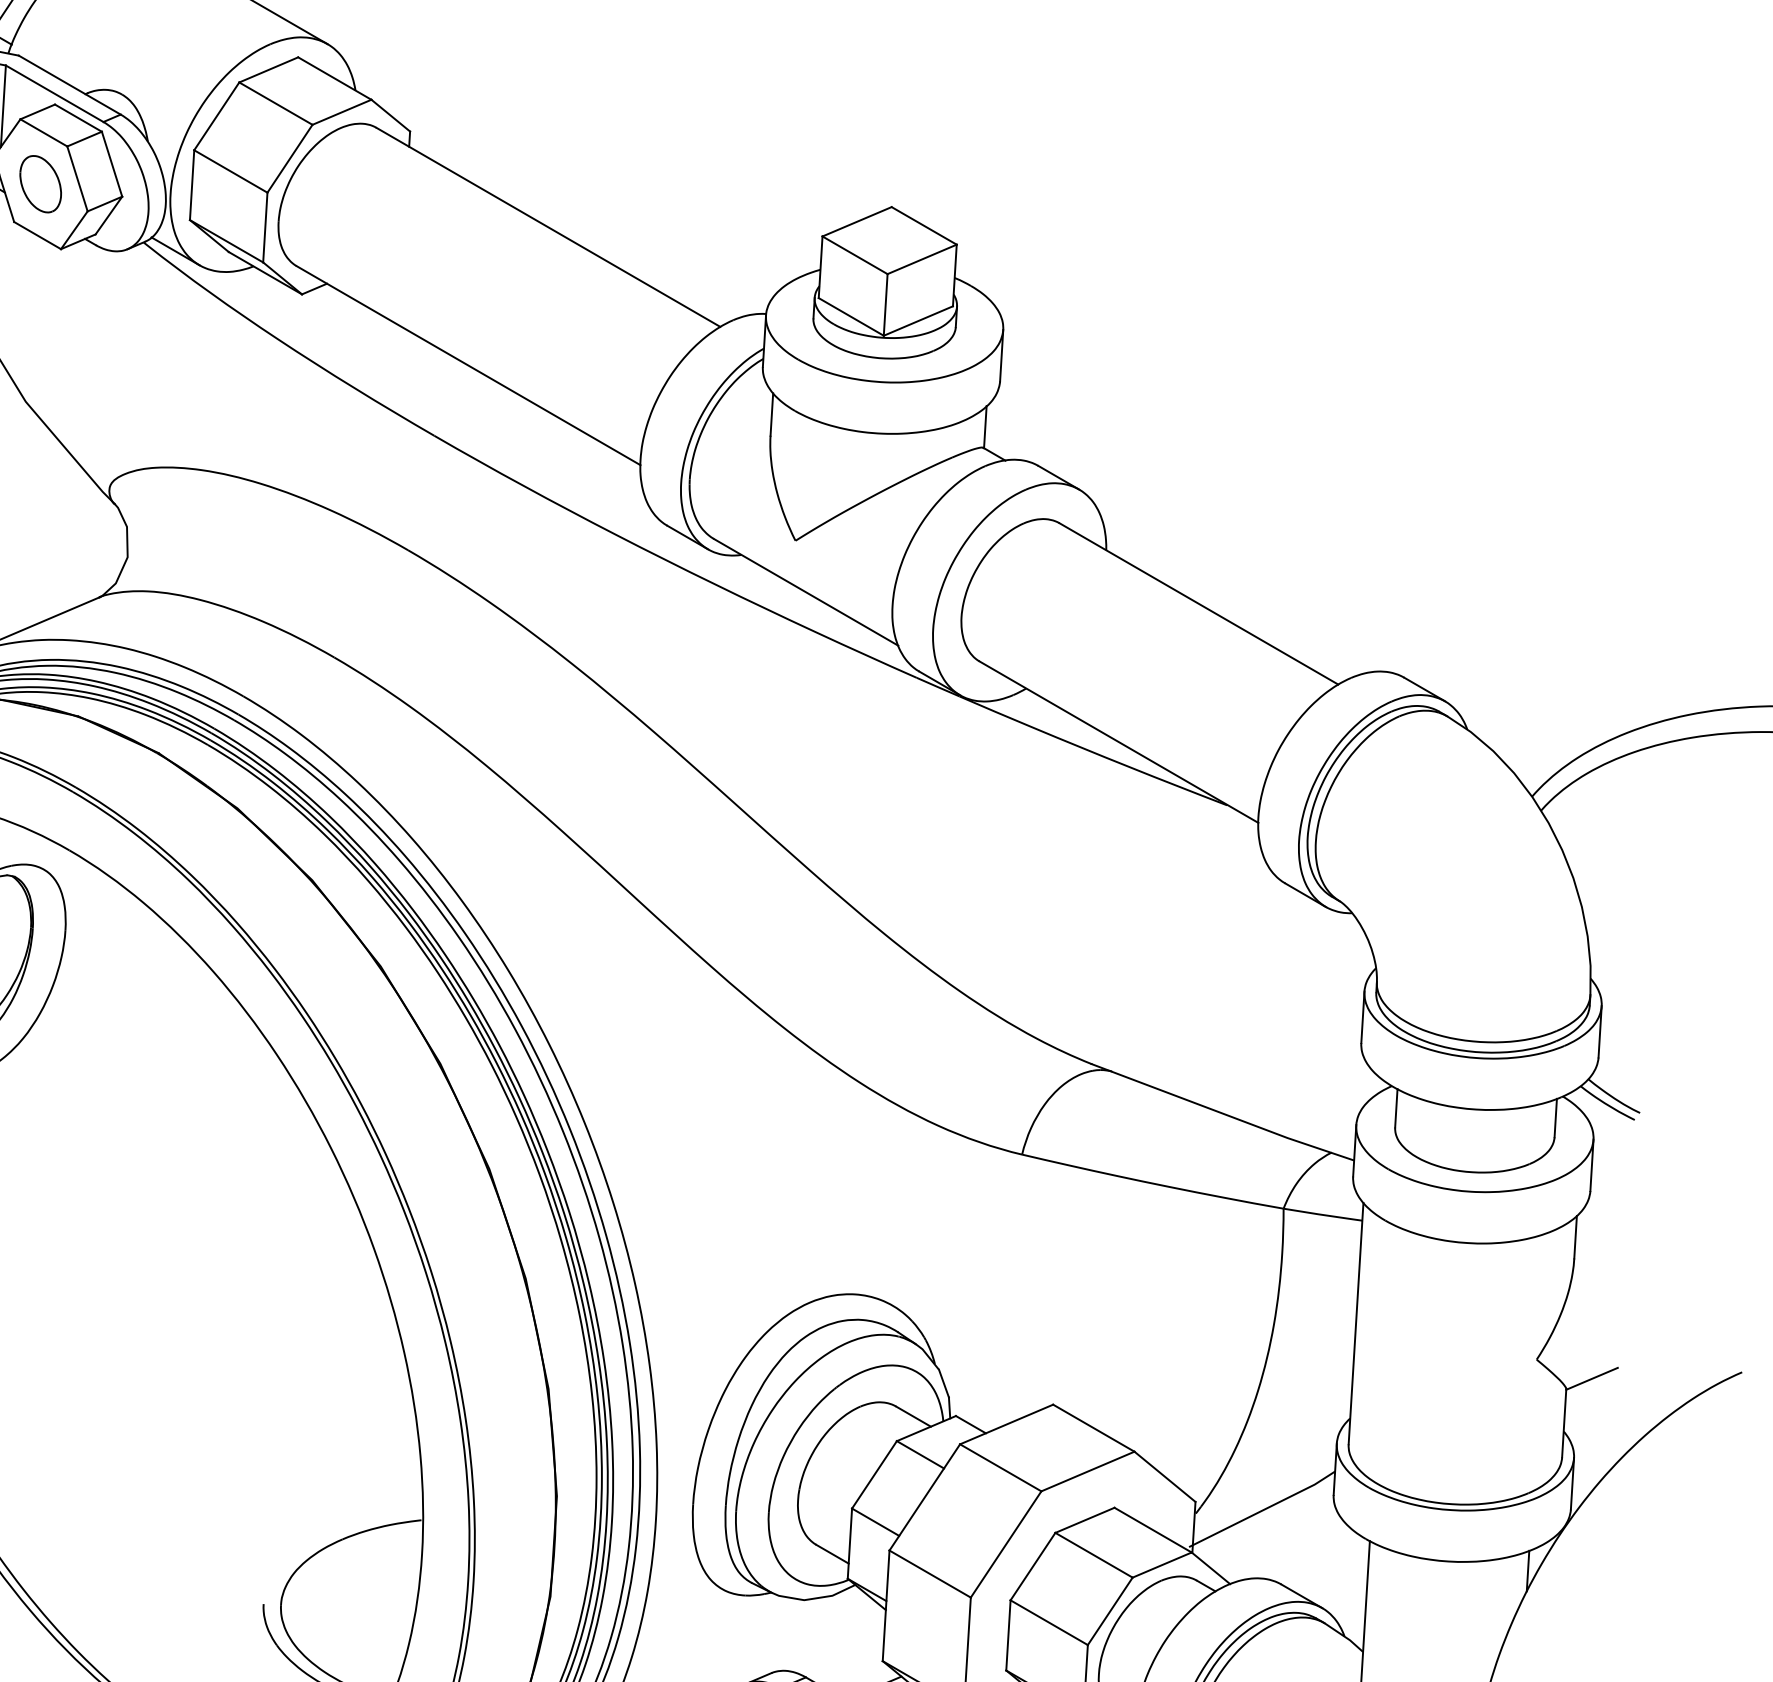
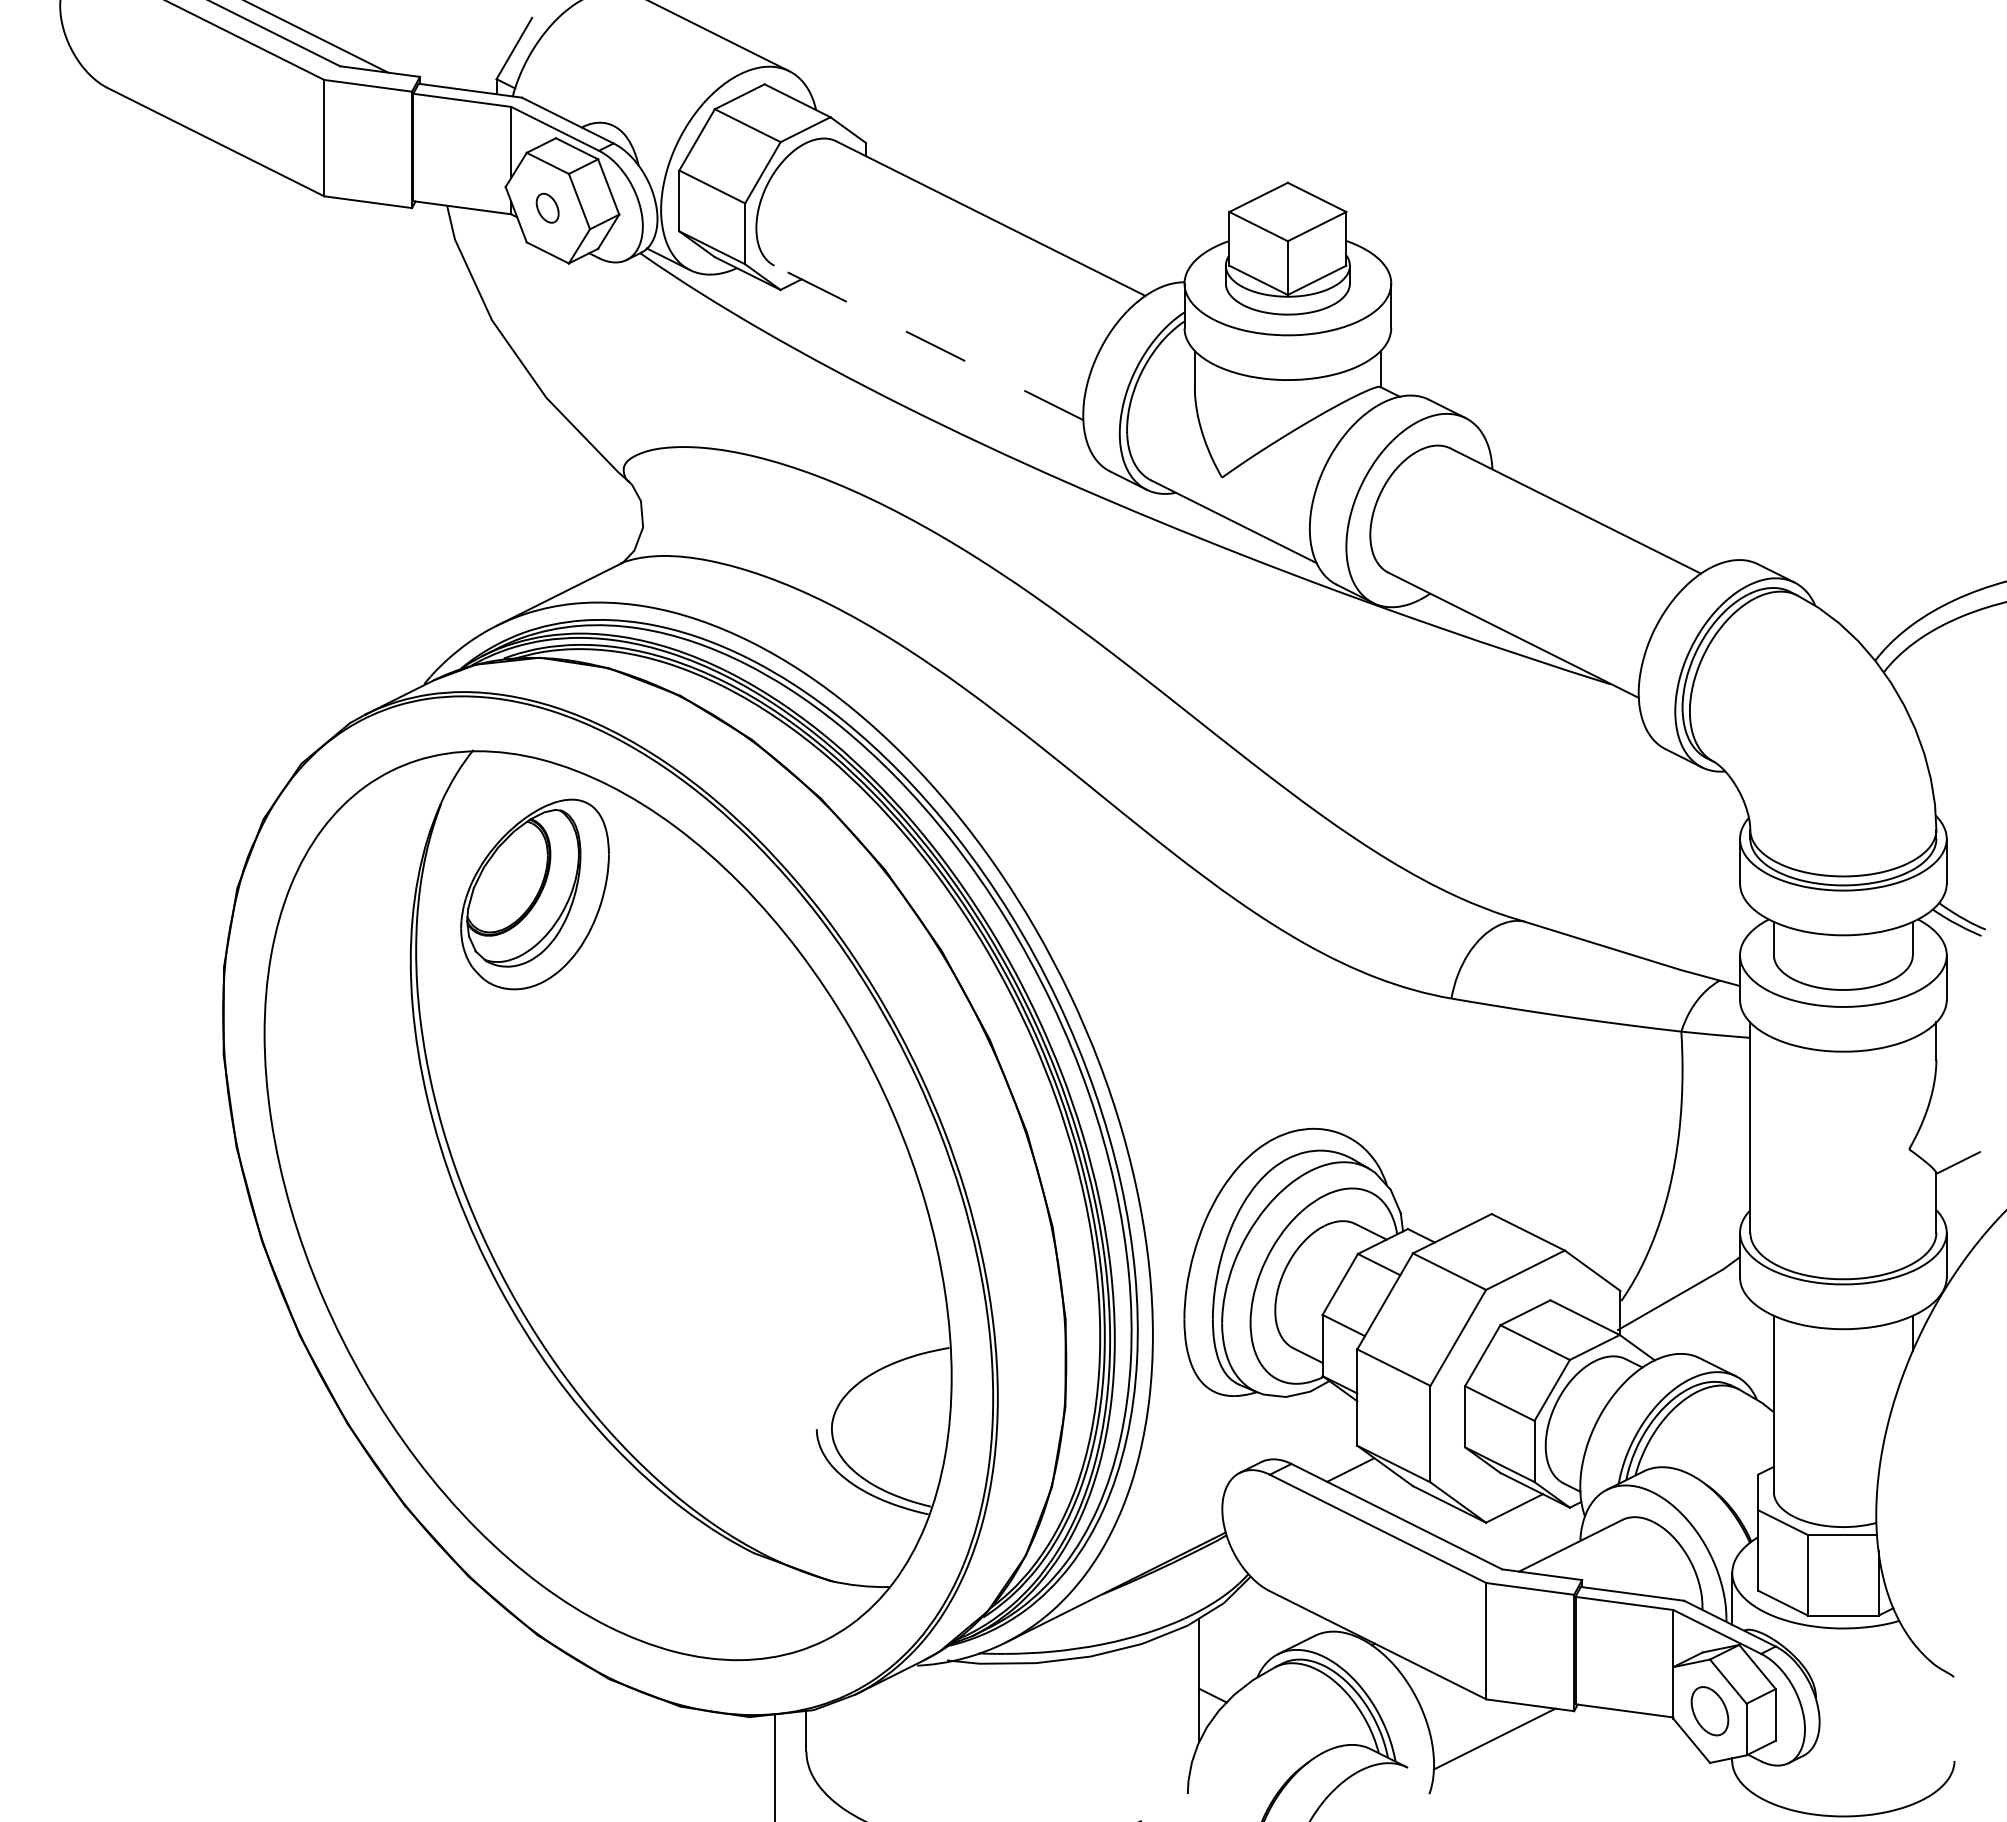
part: (40, 184) -> (547, 208), size x0.6
line: (469, 365) -> (929, 342), solid -> dashed

